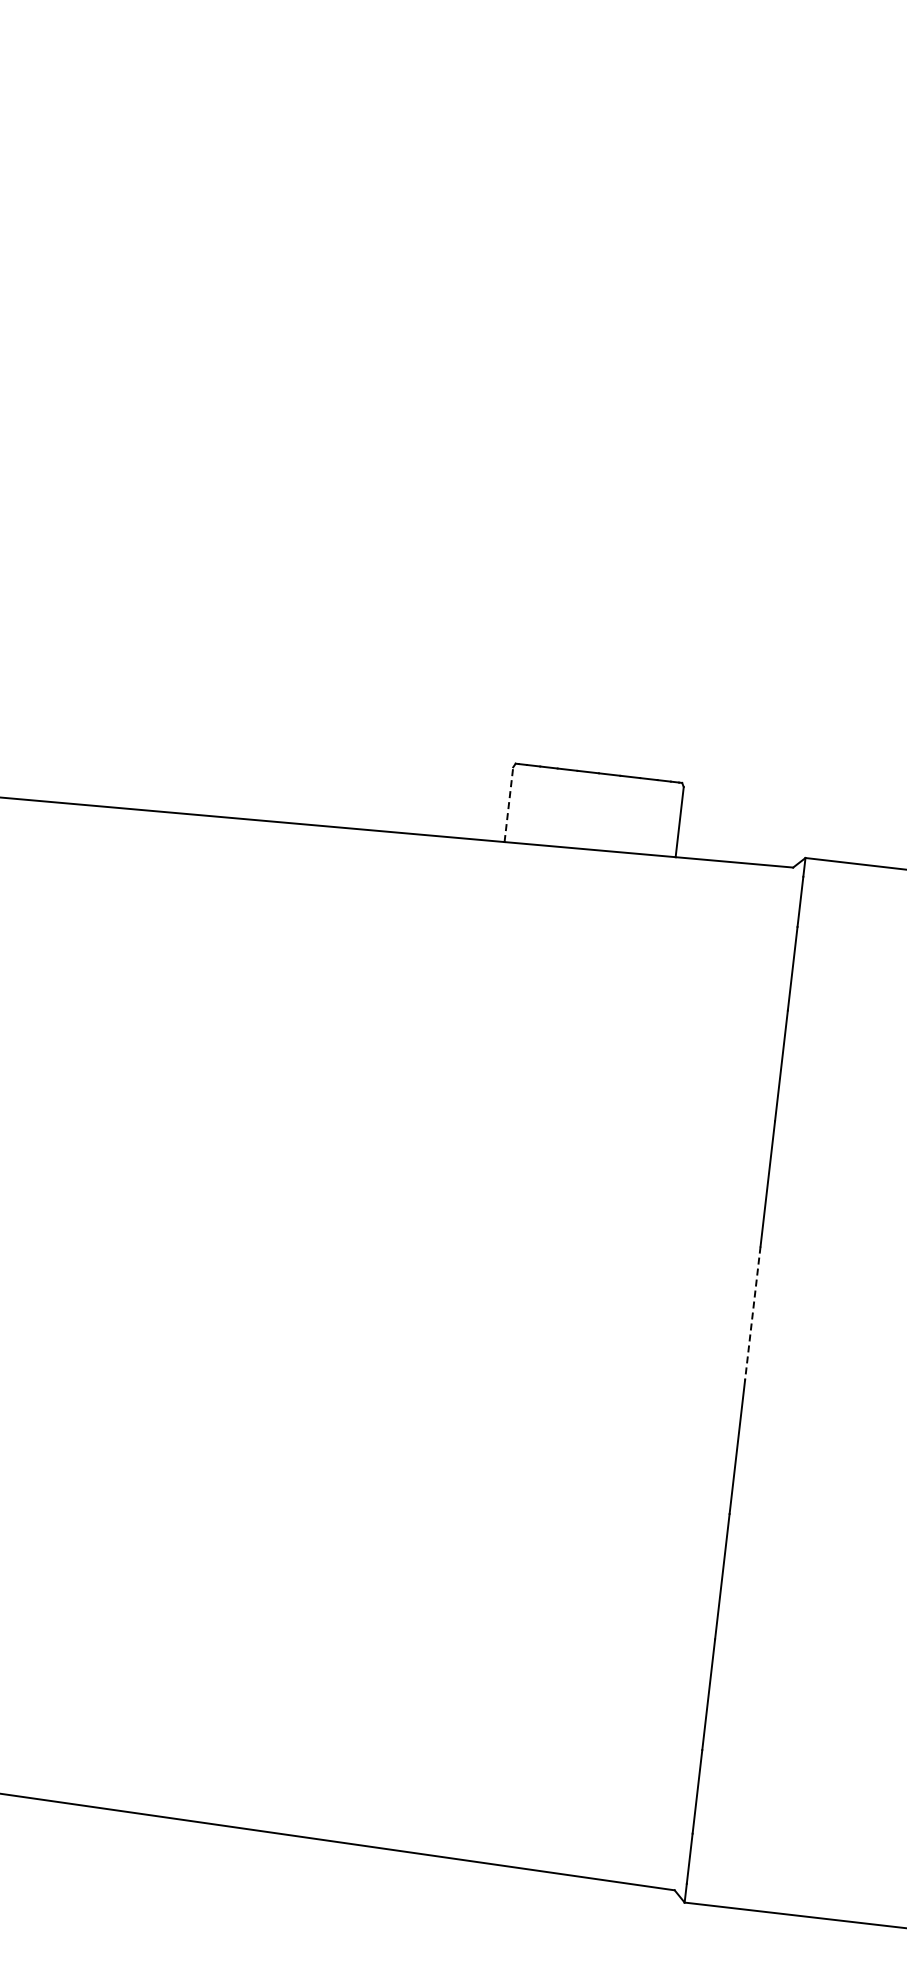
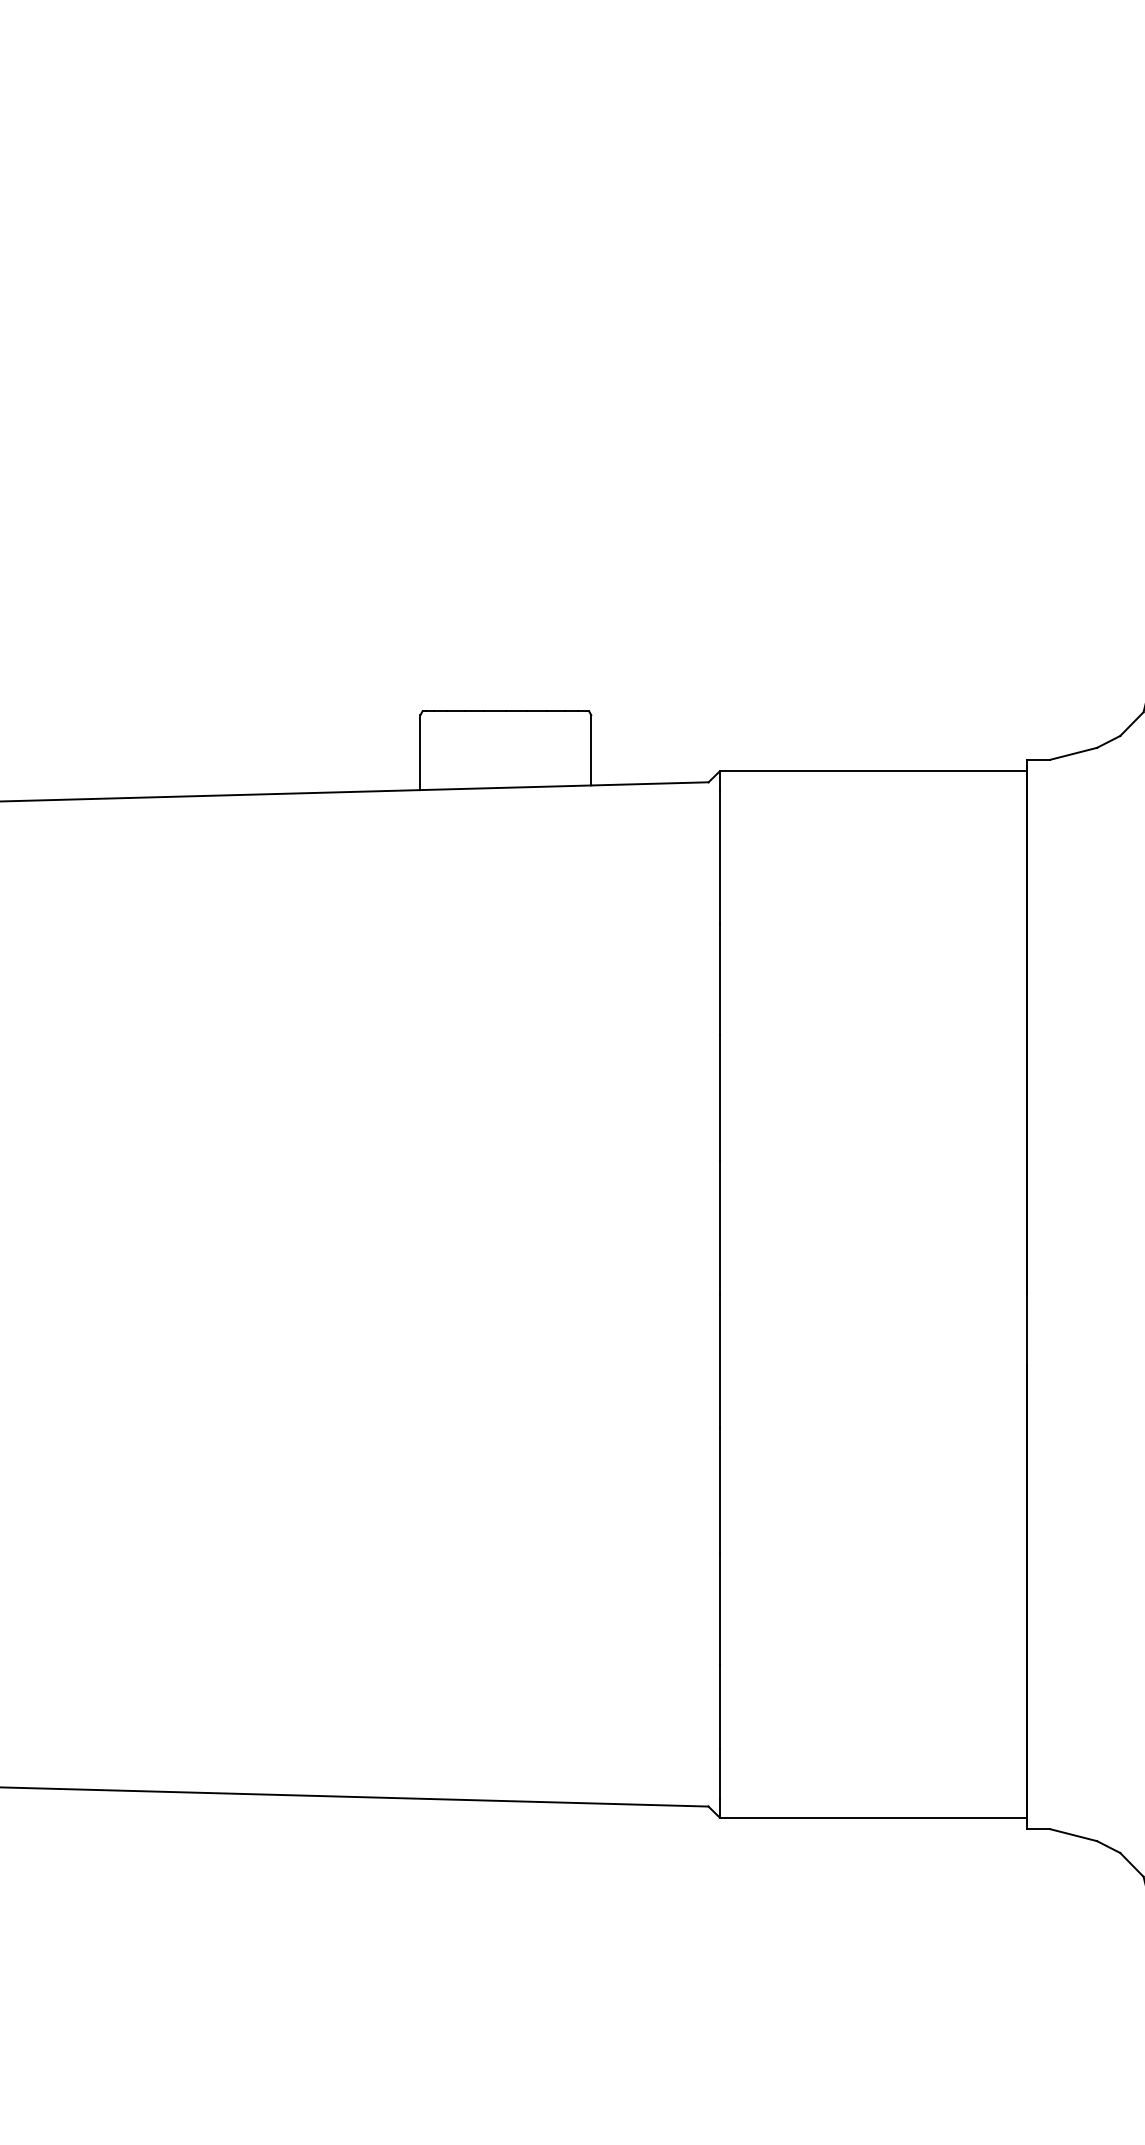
line: (508, 804) -> (420, 752), dashed -> solid
line: (752, 1313) -> (719, 1227), dashed -> solid

